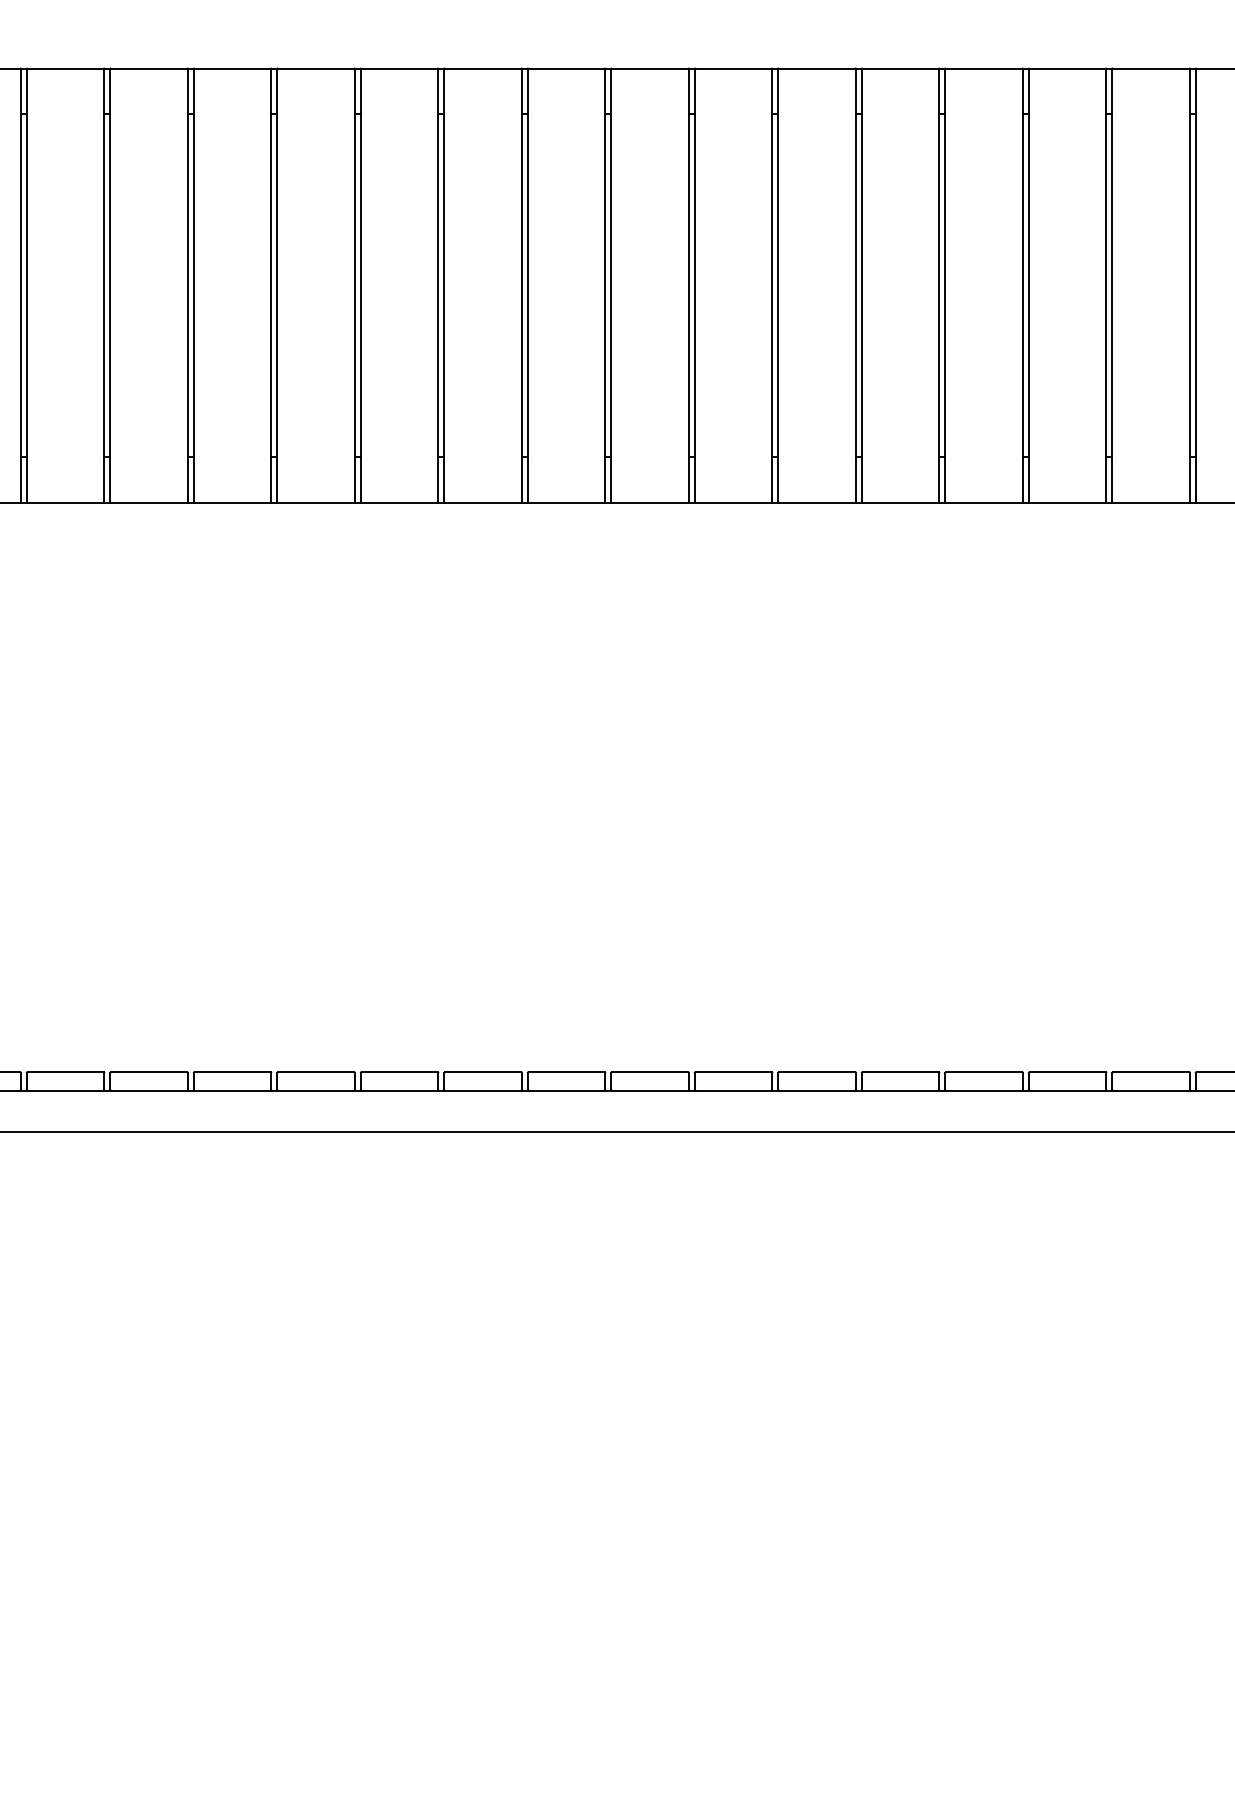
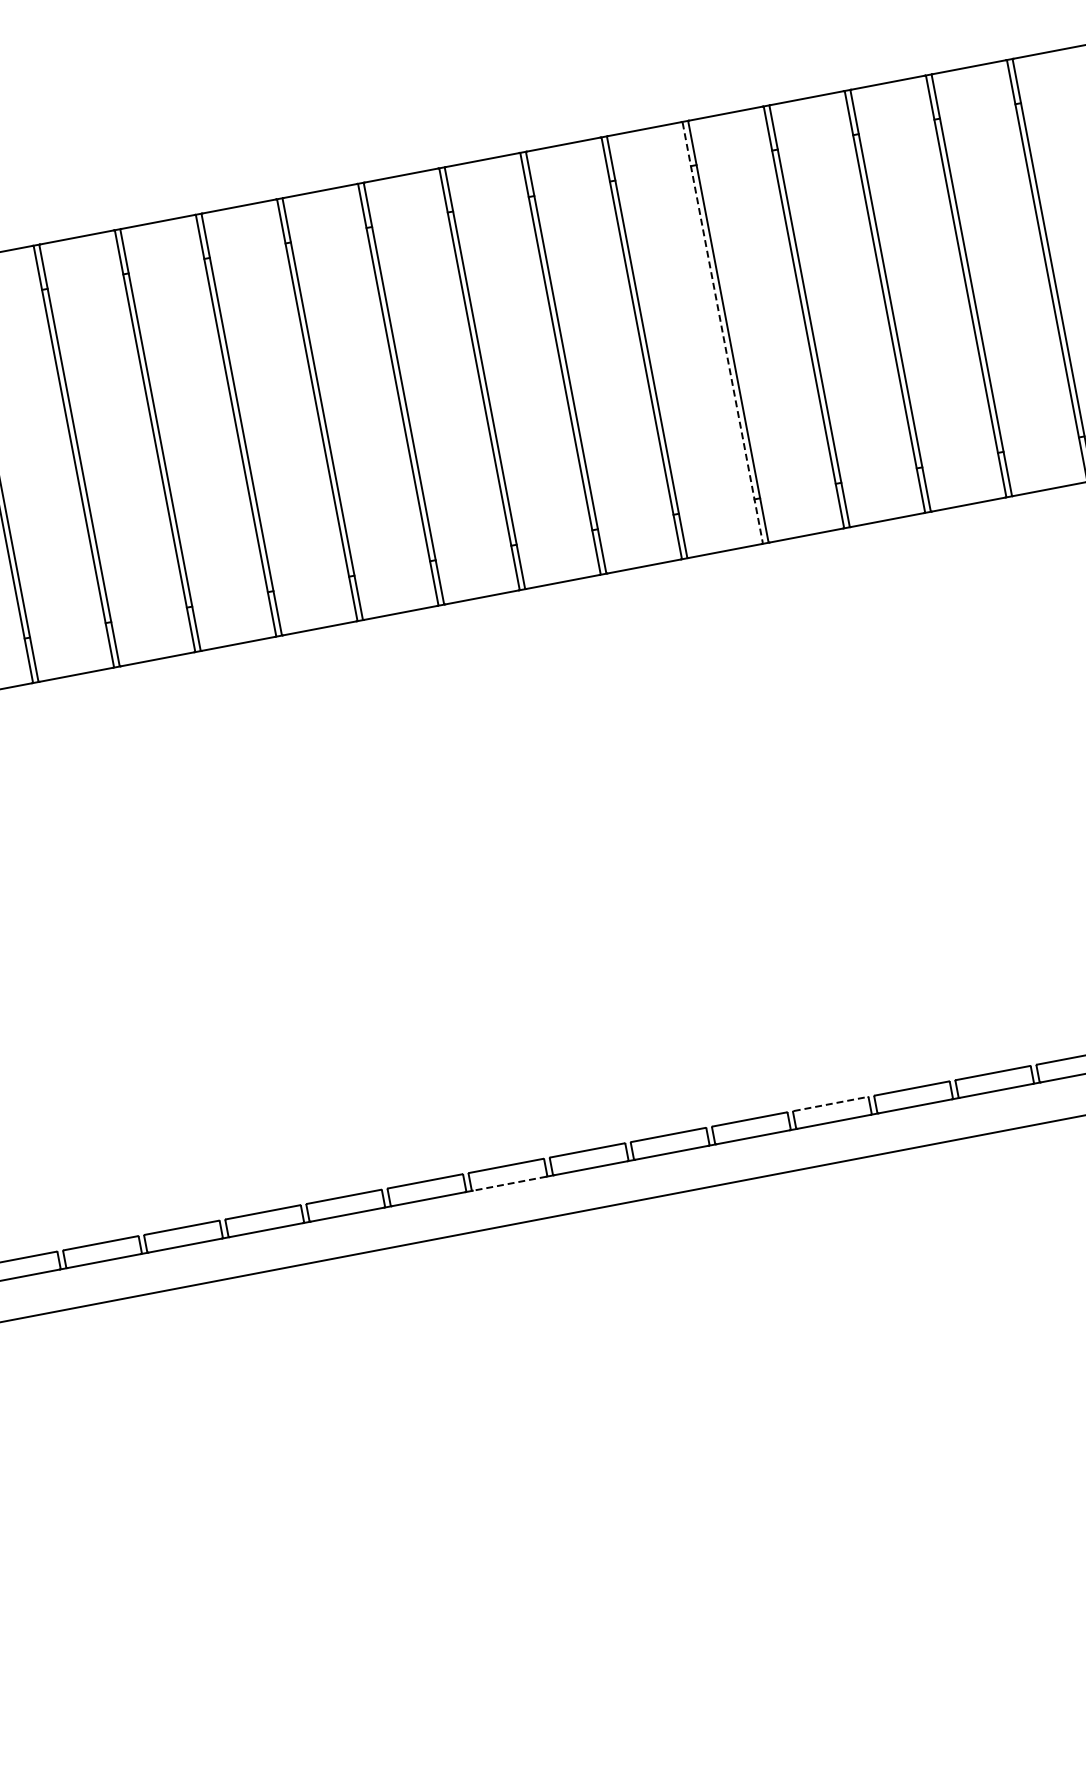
line: (939, 286) -> (722, 333), solid -> dashed
line: (900, 1072) -> (830, 1104), solid -> dashed
line: (566, 1090) -> (509, 1183), solid -> dashed

